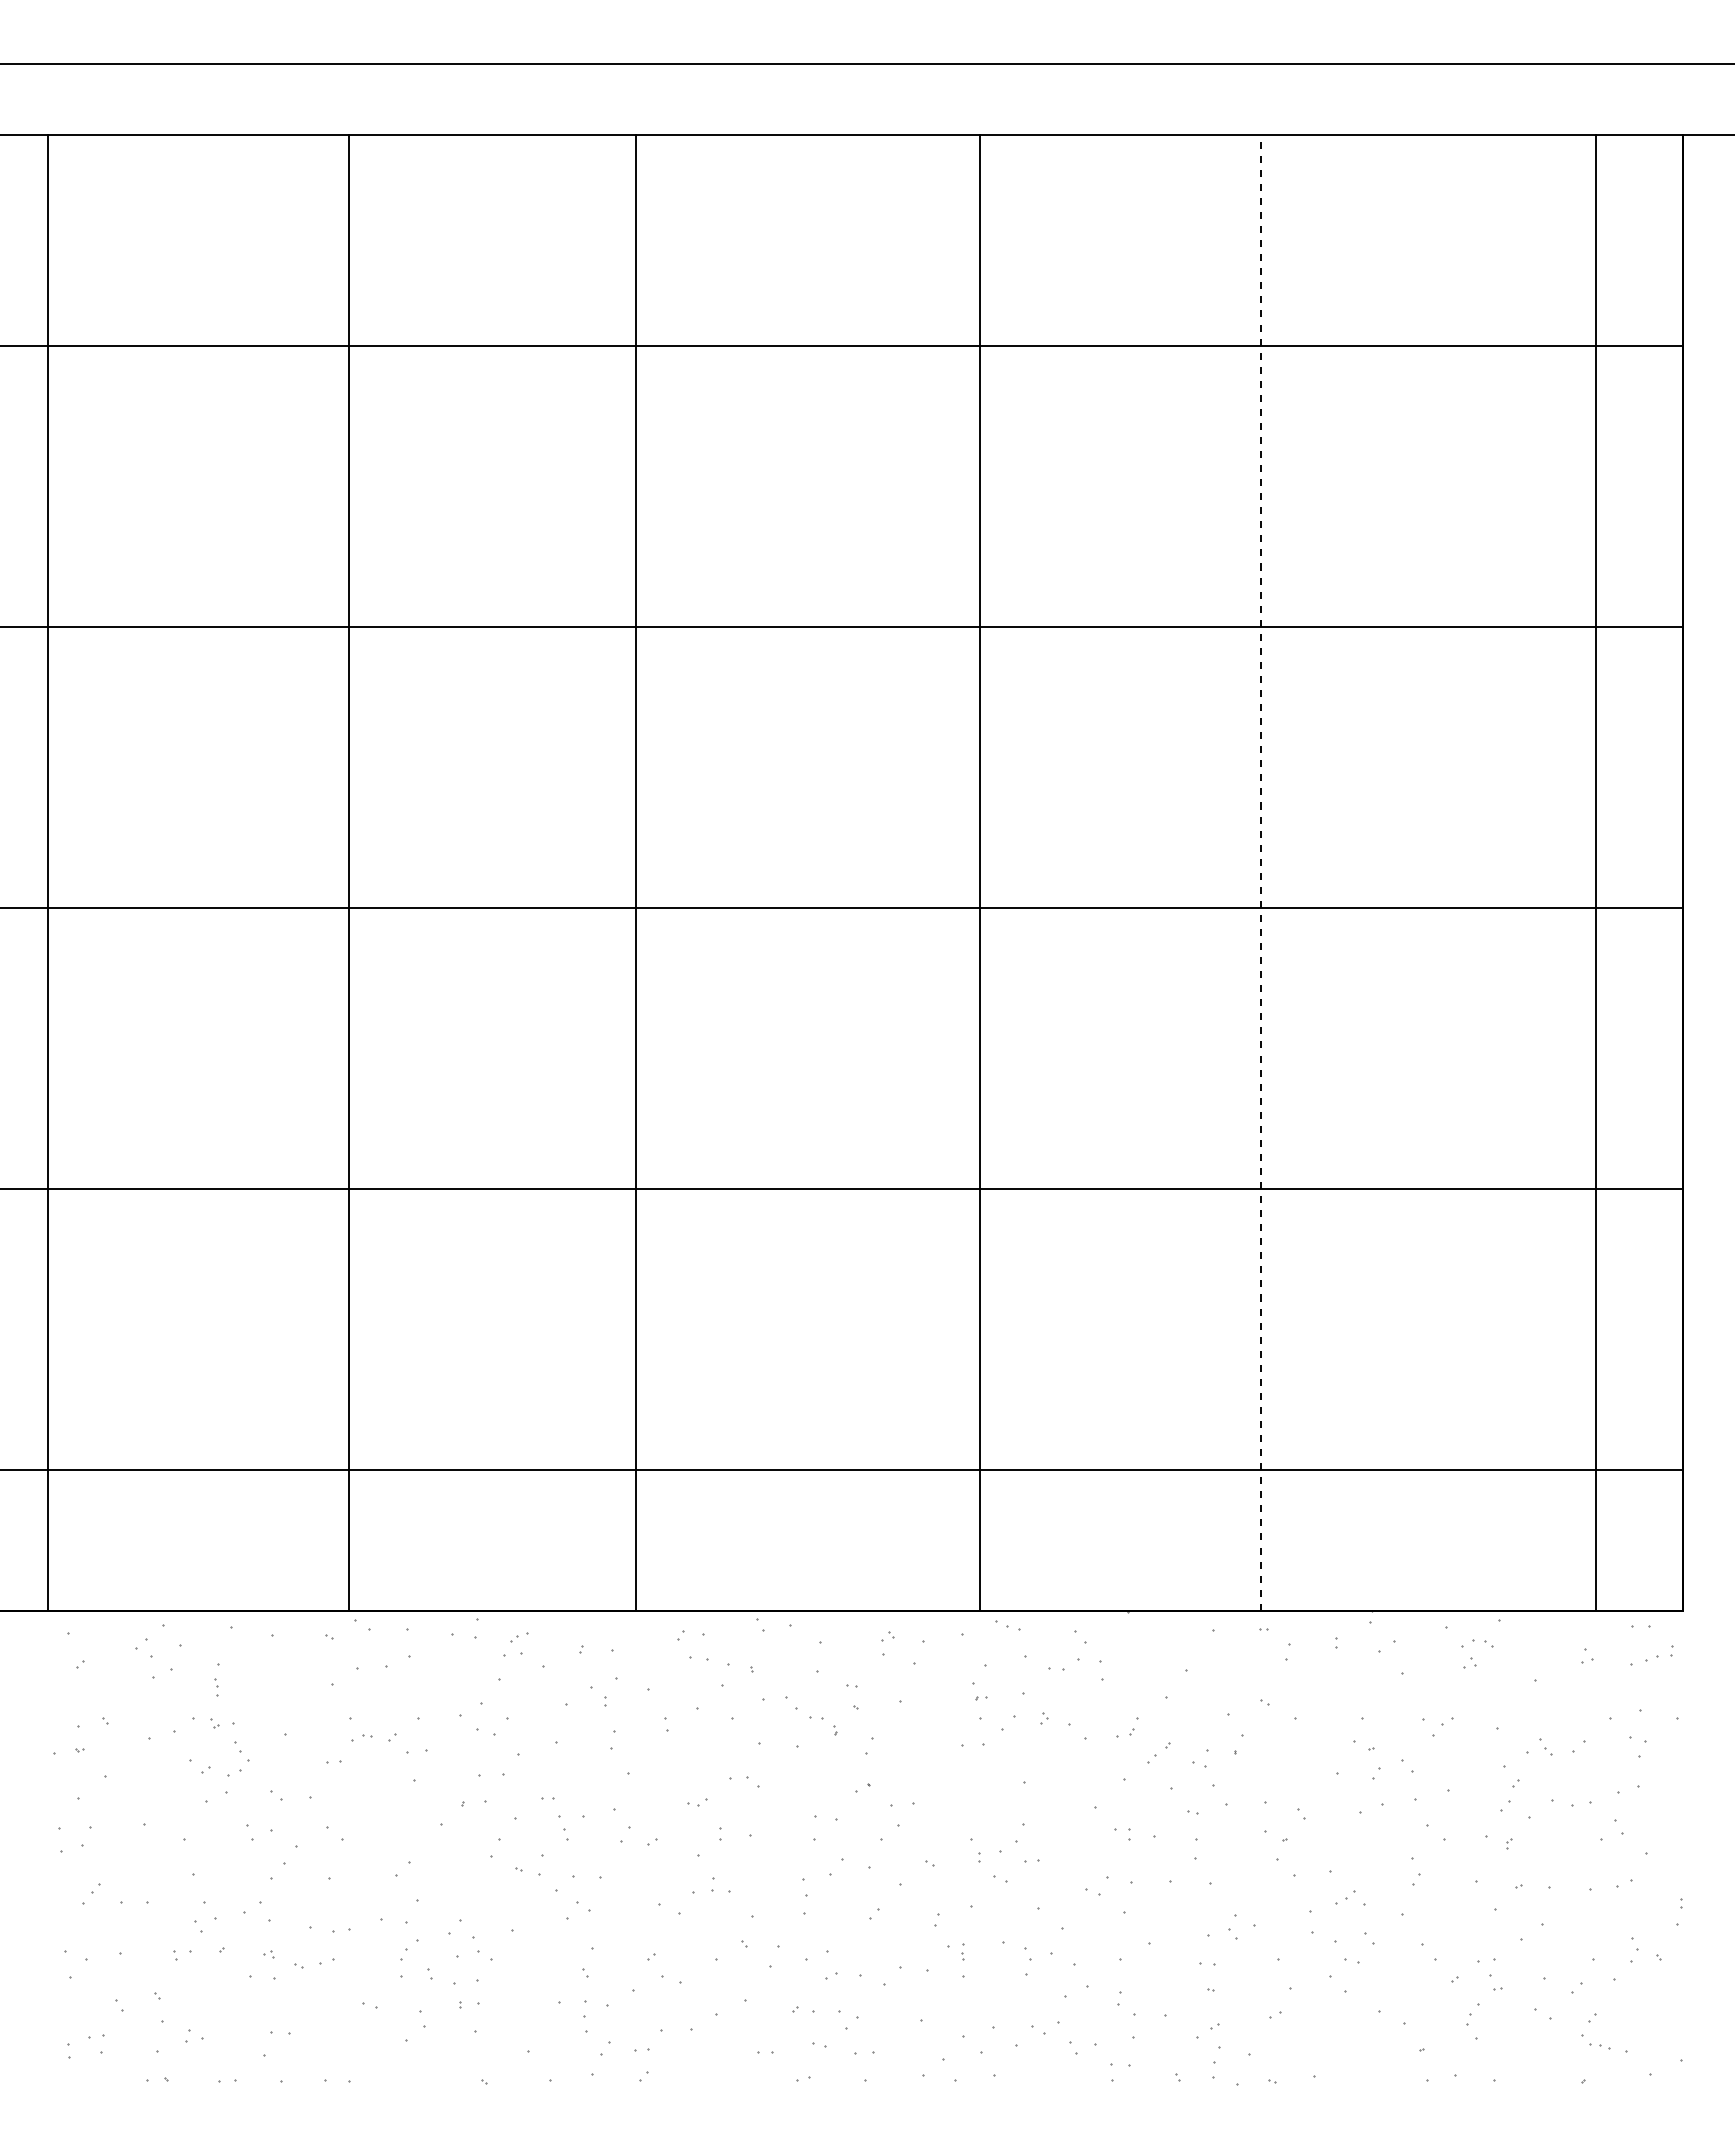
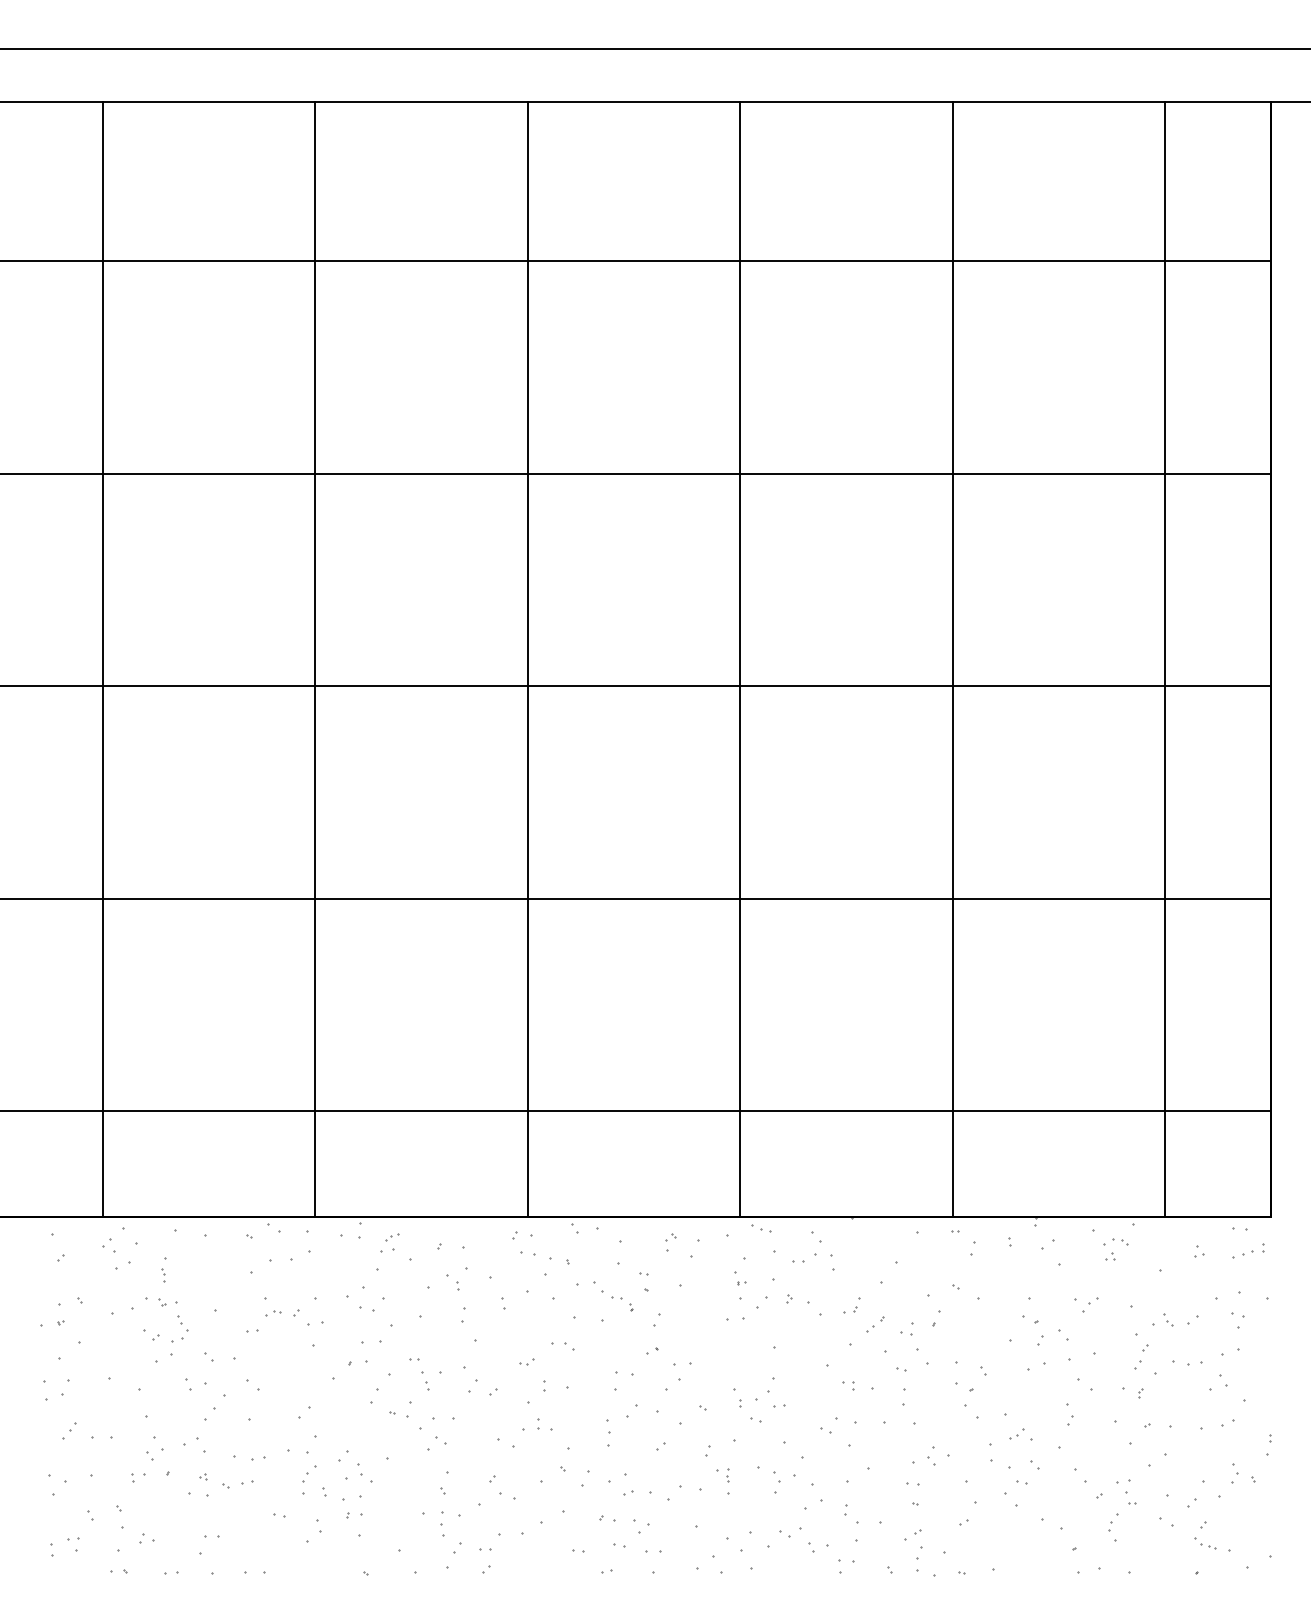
line: (48, 872) -> (103, 659), moved
line: (348, 872) -> (315, 659), moved
line: (635, 872) -> (527, 659), moved
line: (1260, 872) -> (952, 659), dashed -> solid
line: (1596, 872) -> (1165, 659), moved

